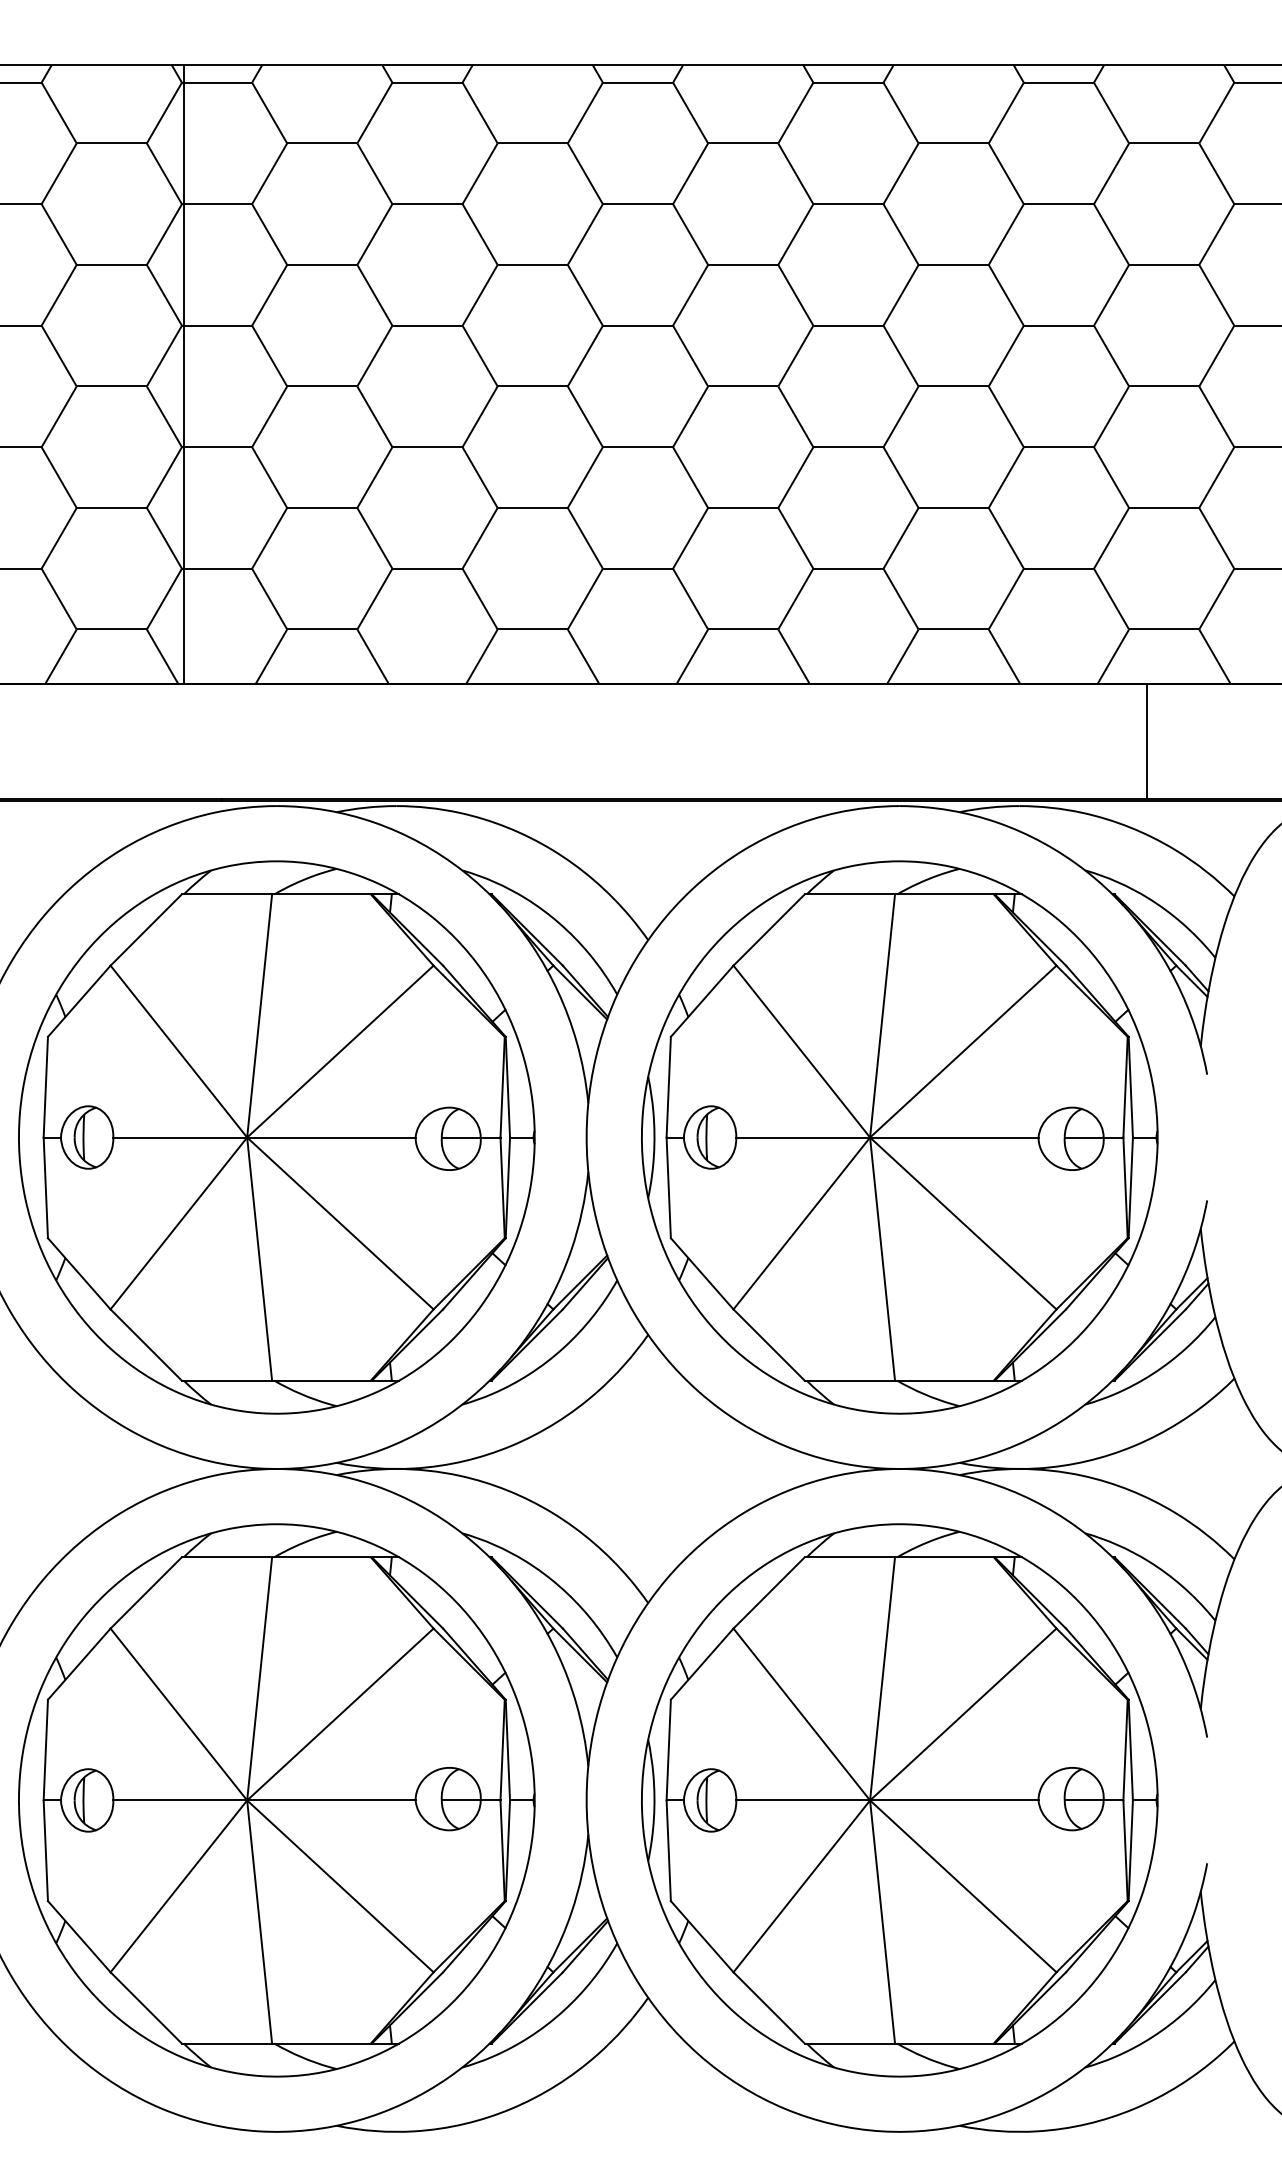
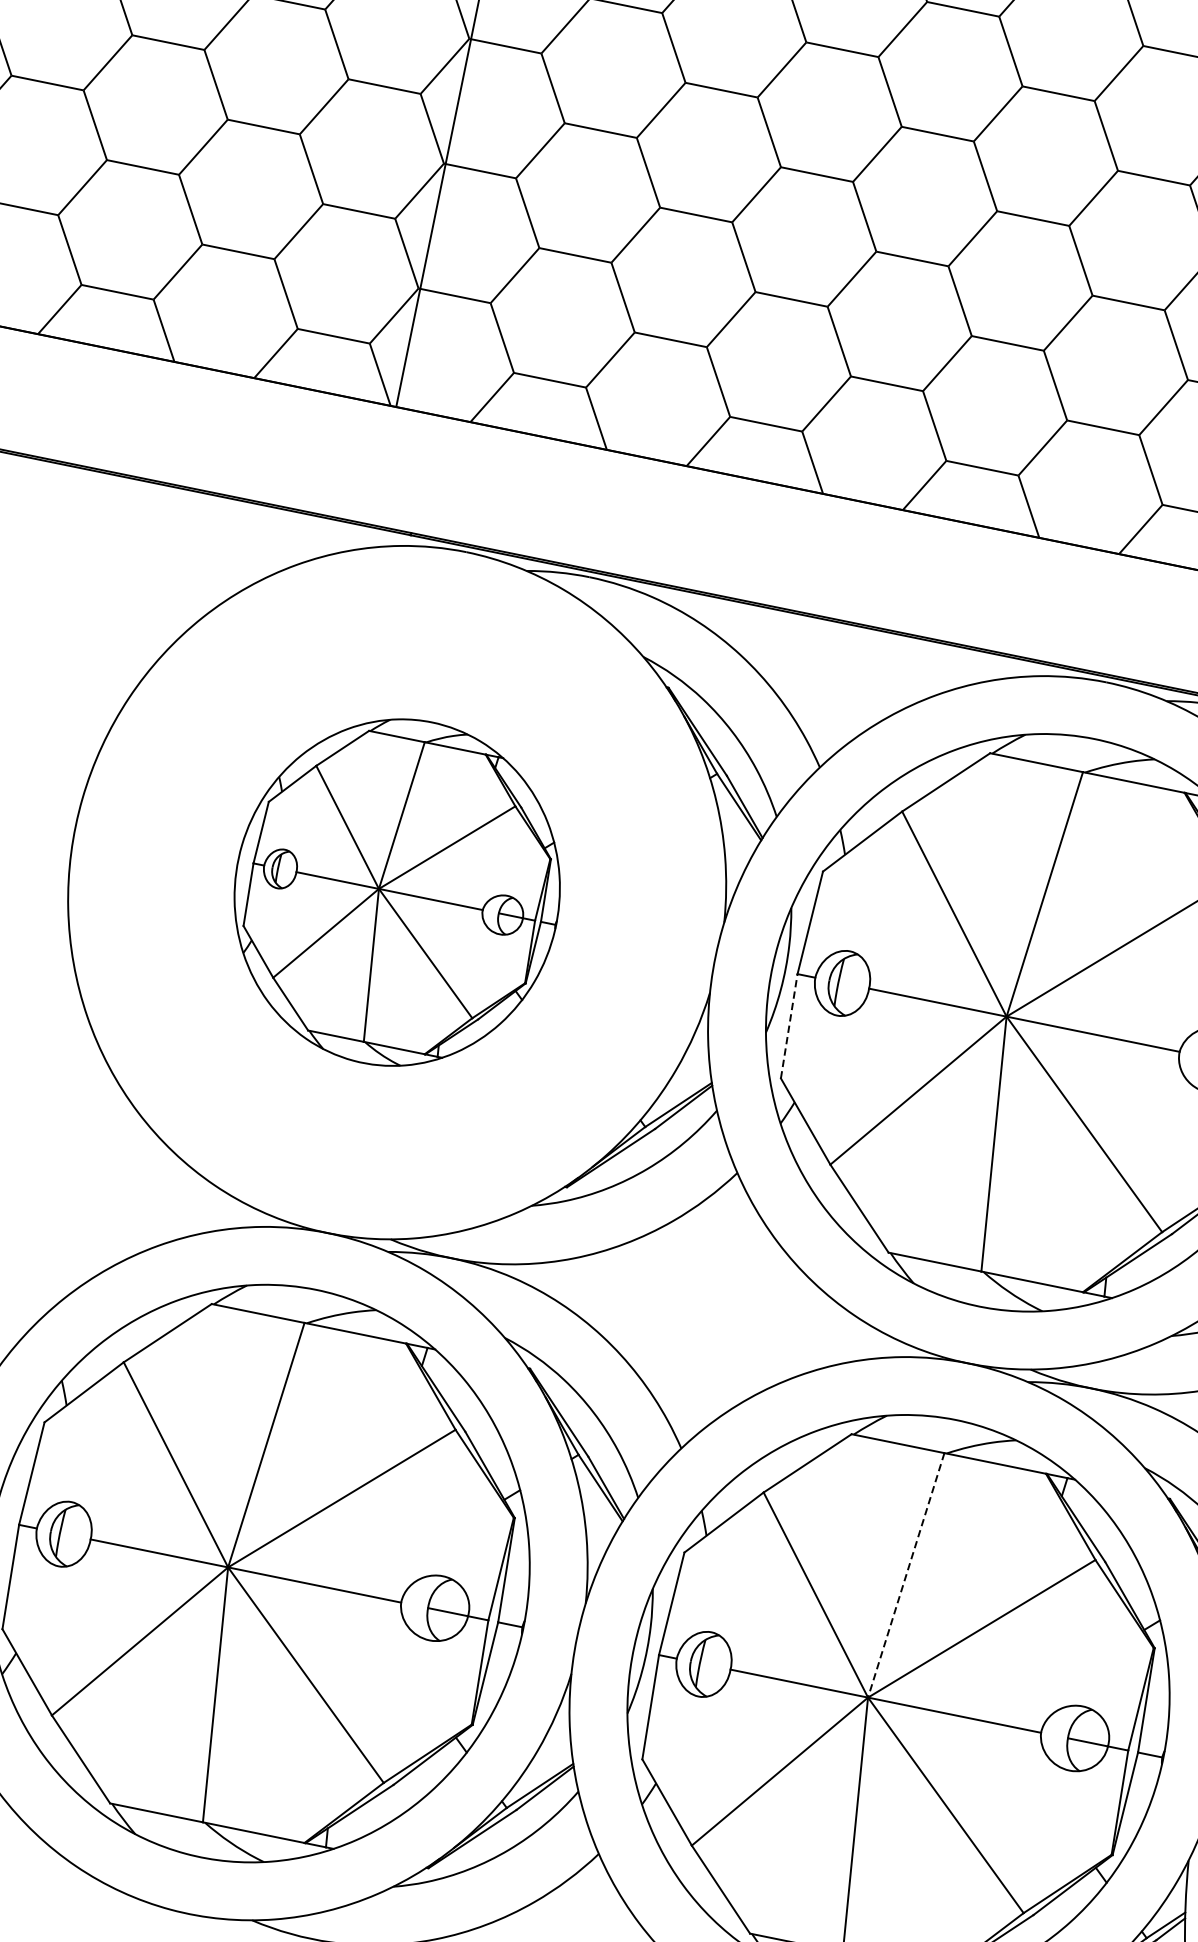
part: (276, 1137) -> (396, 892), size x0.6
line: (668, 1187) -> (789, 1025), solid -> dashed
line: (882, 1679) -> (906, 1575), solid -> dashed

